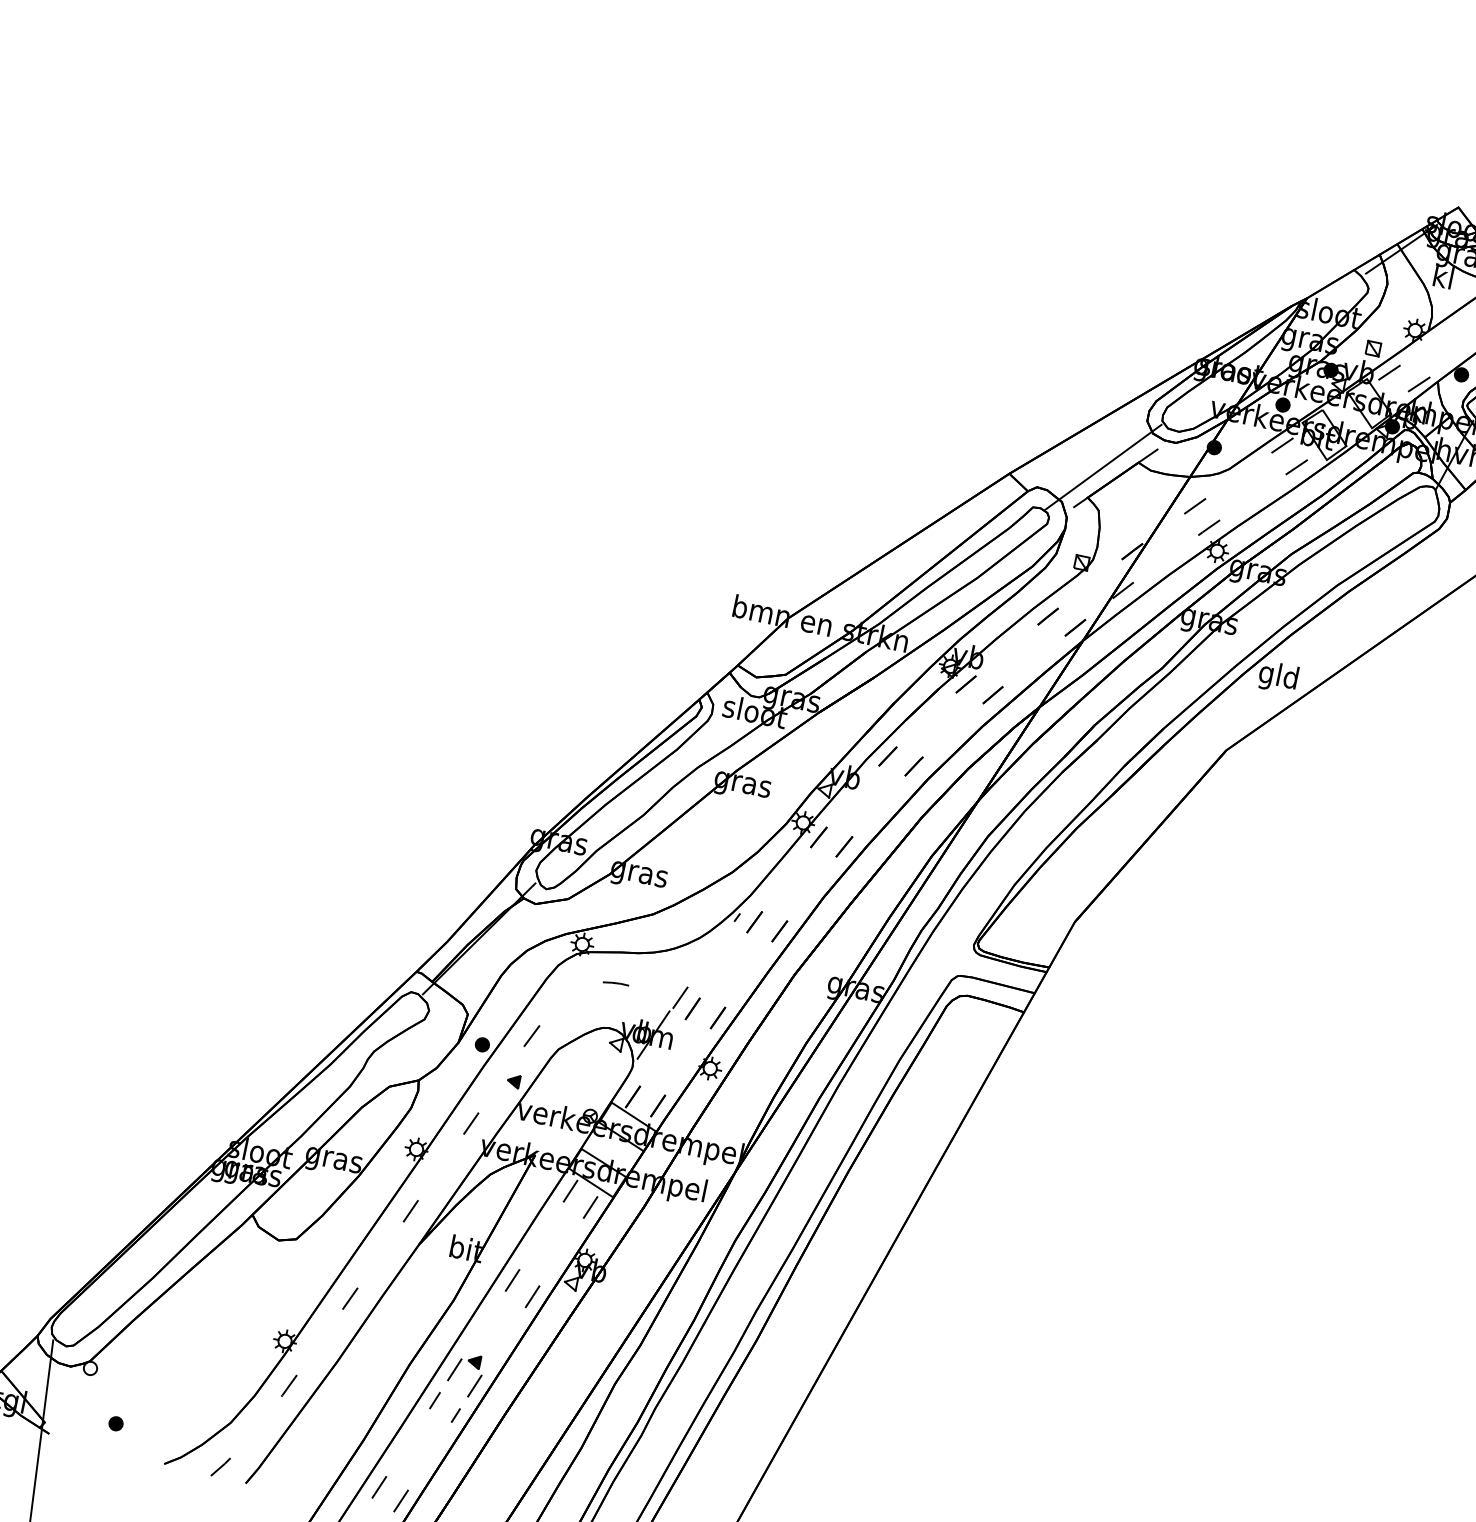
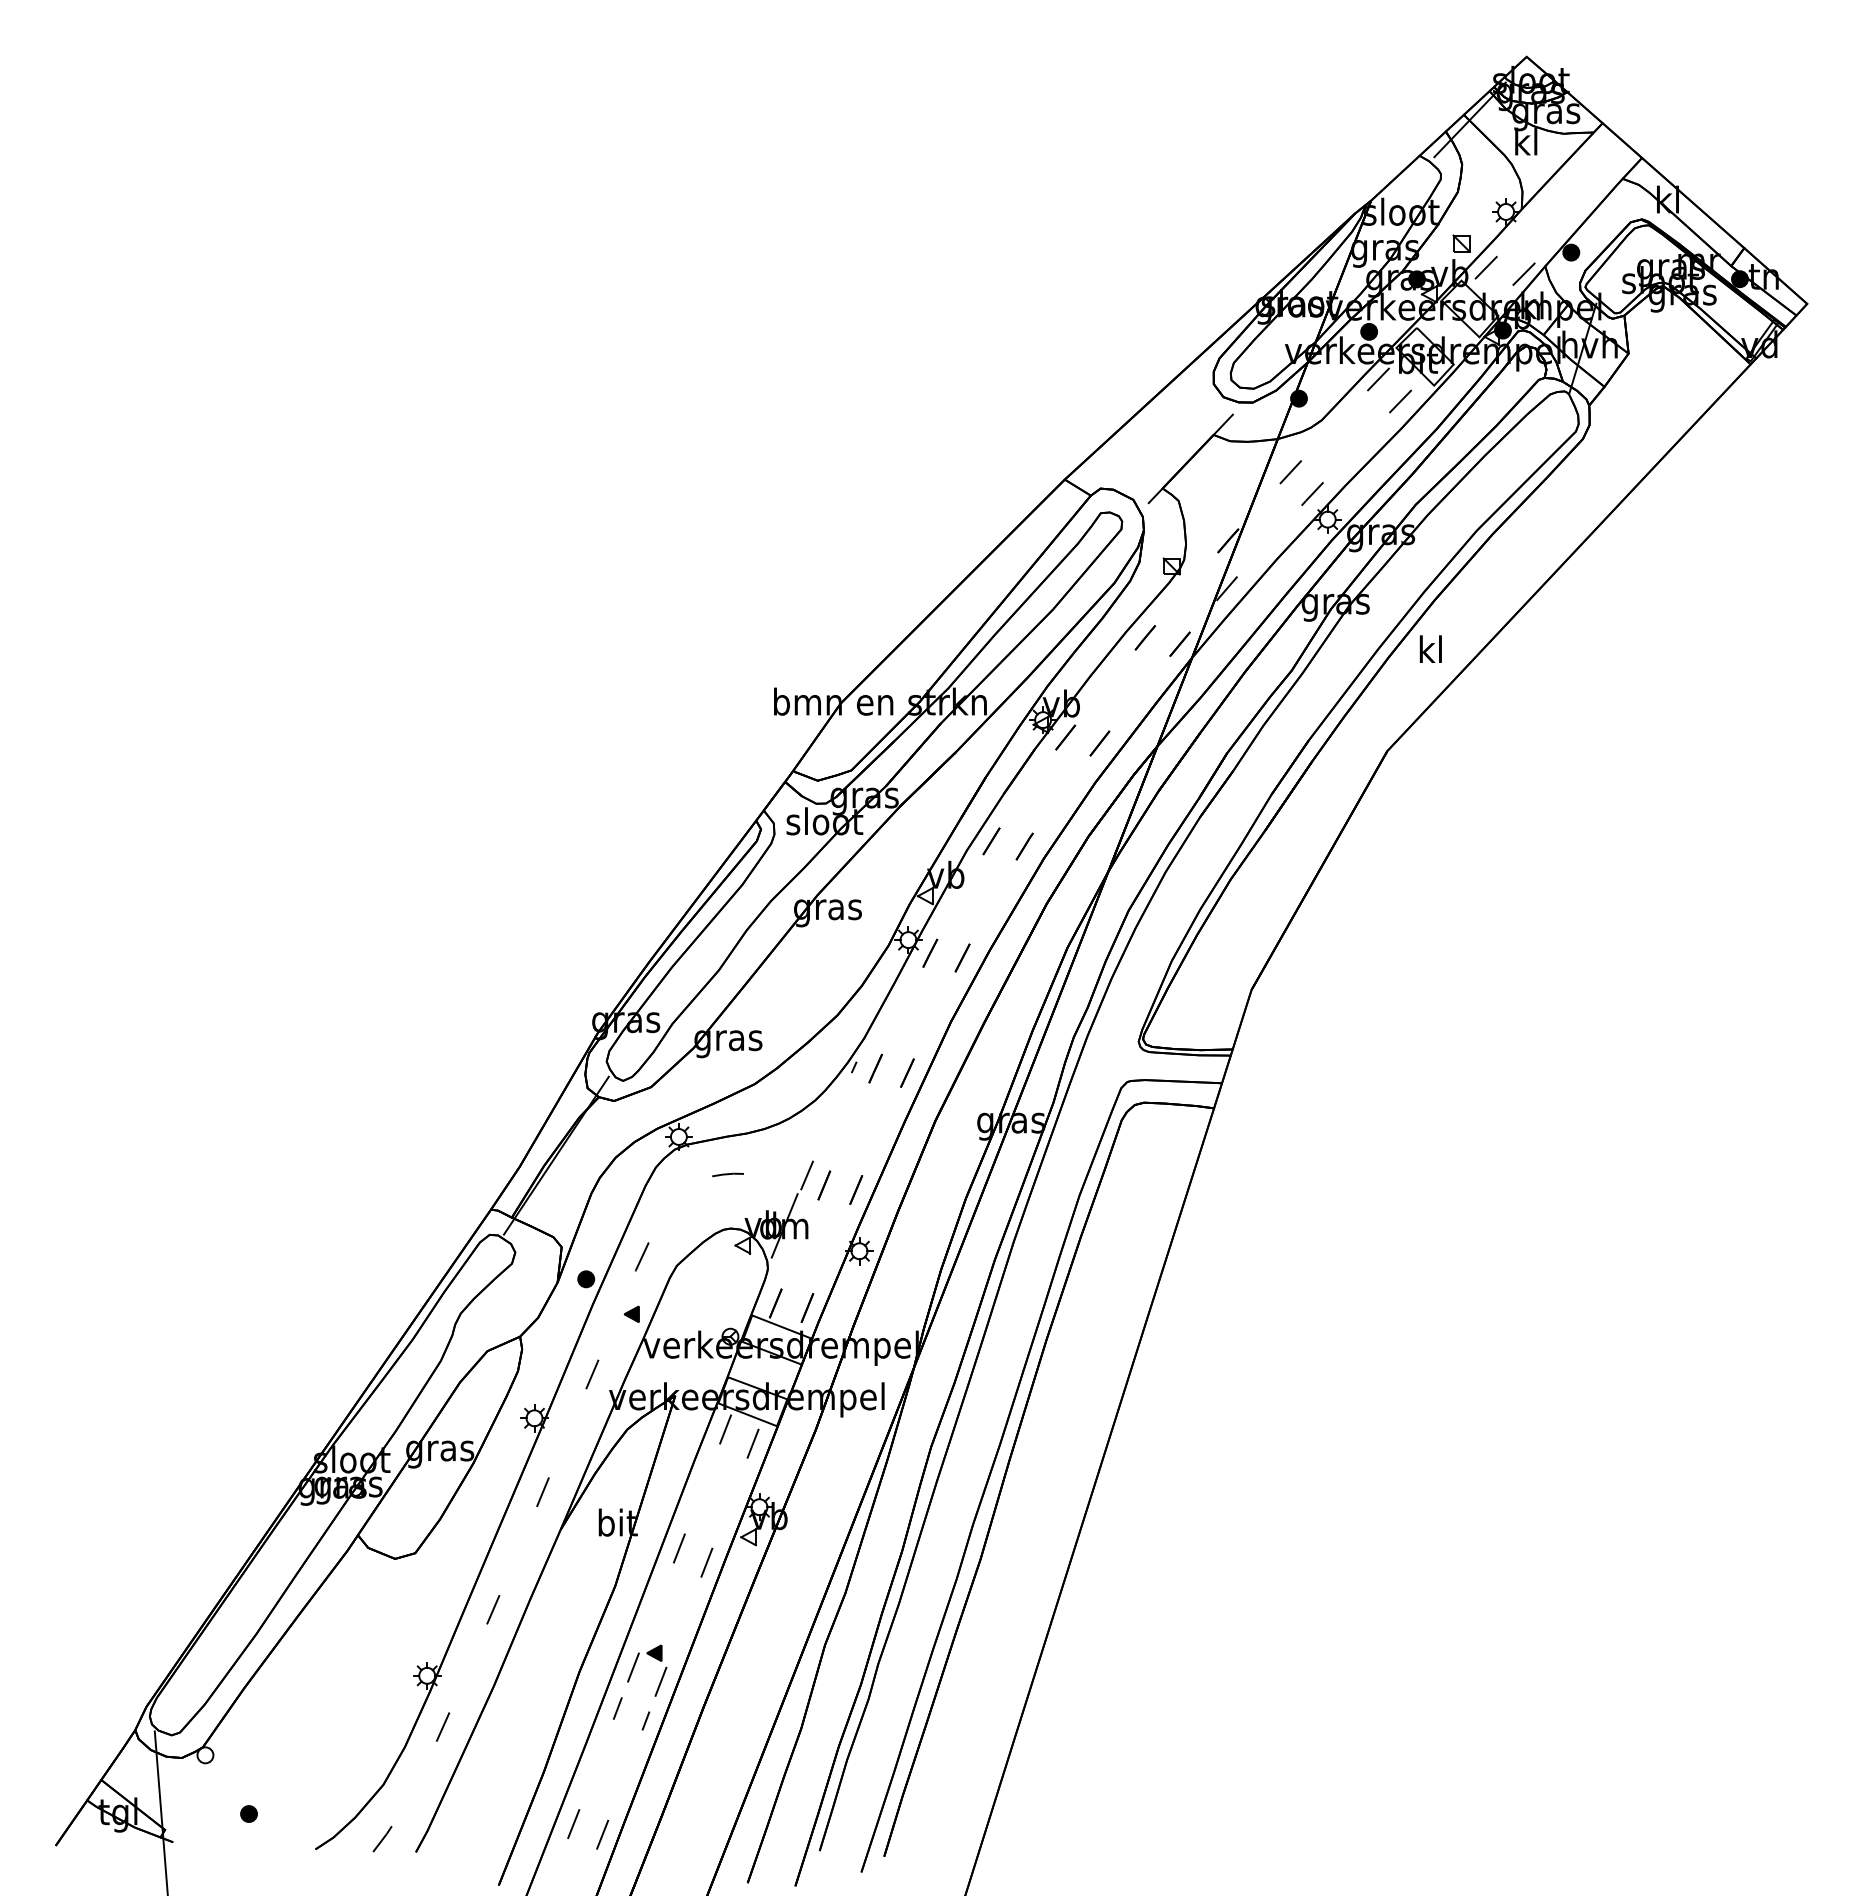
line: (1103, 466) -> (1173, 448), removed
text: (1278, 677) -> (1430, 652), gld -> kl

